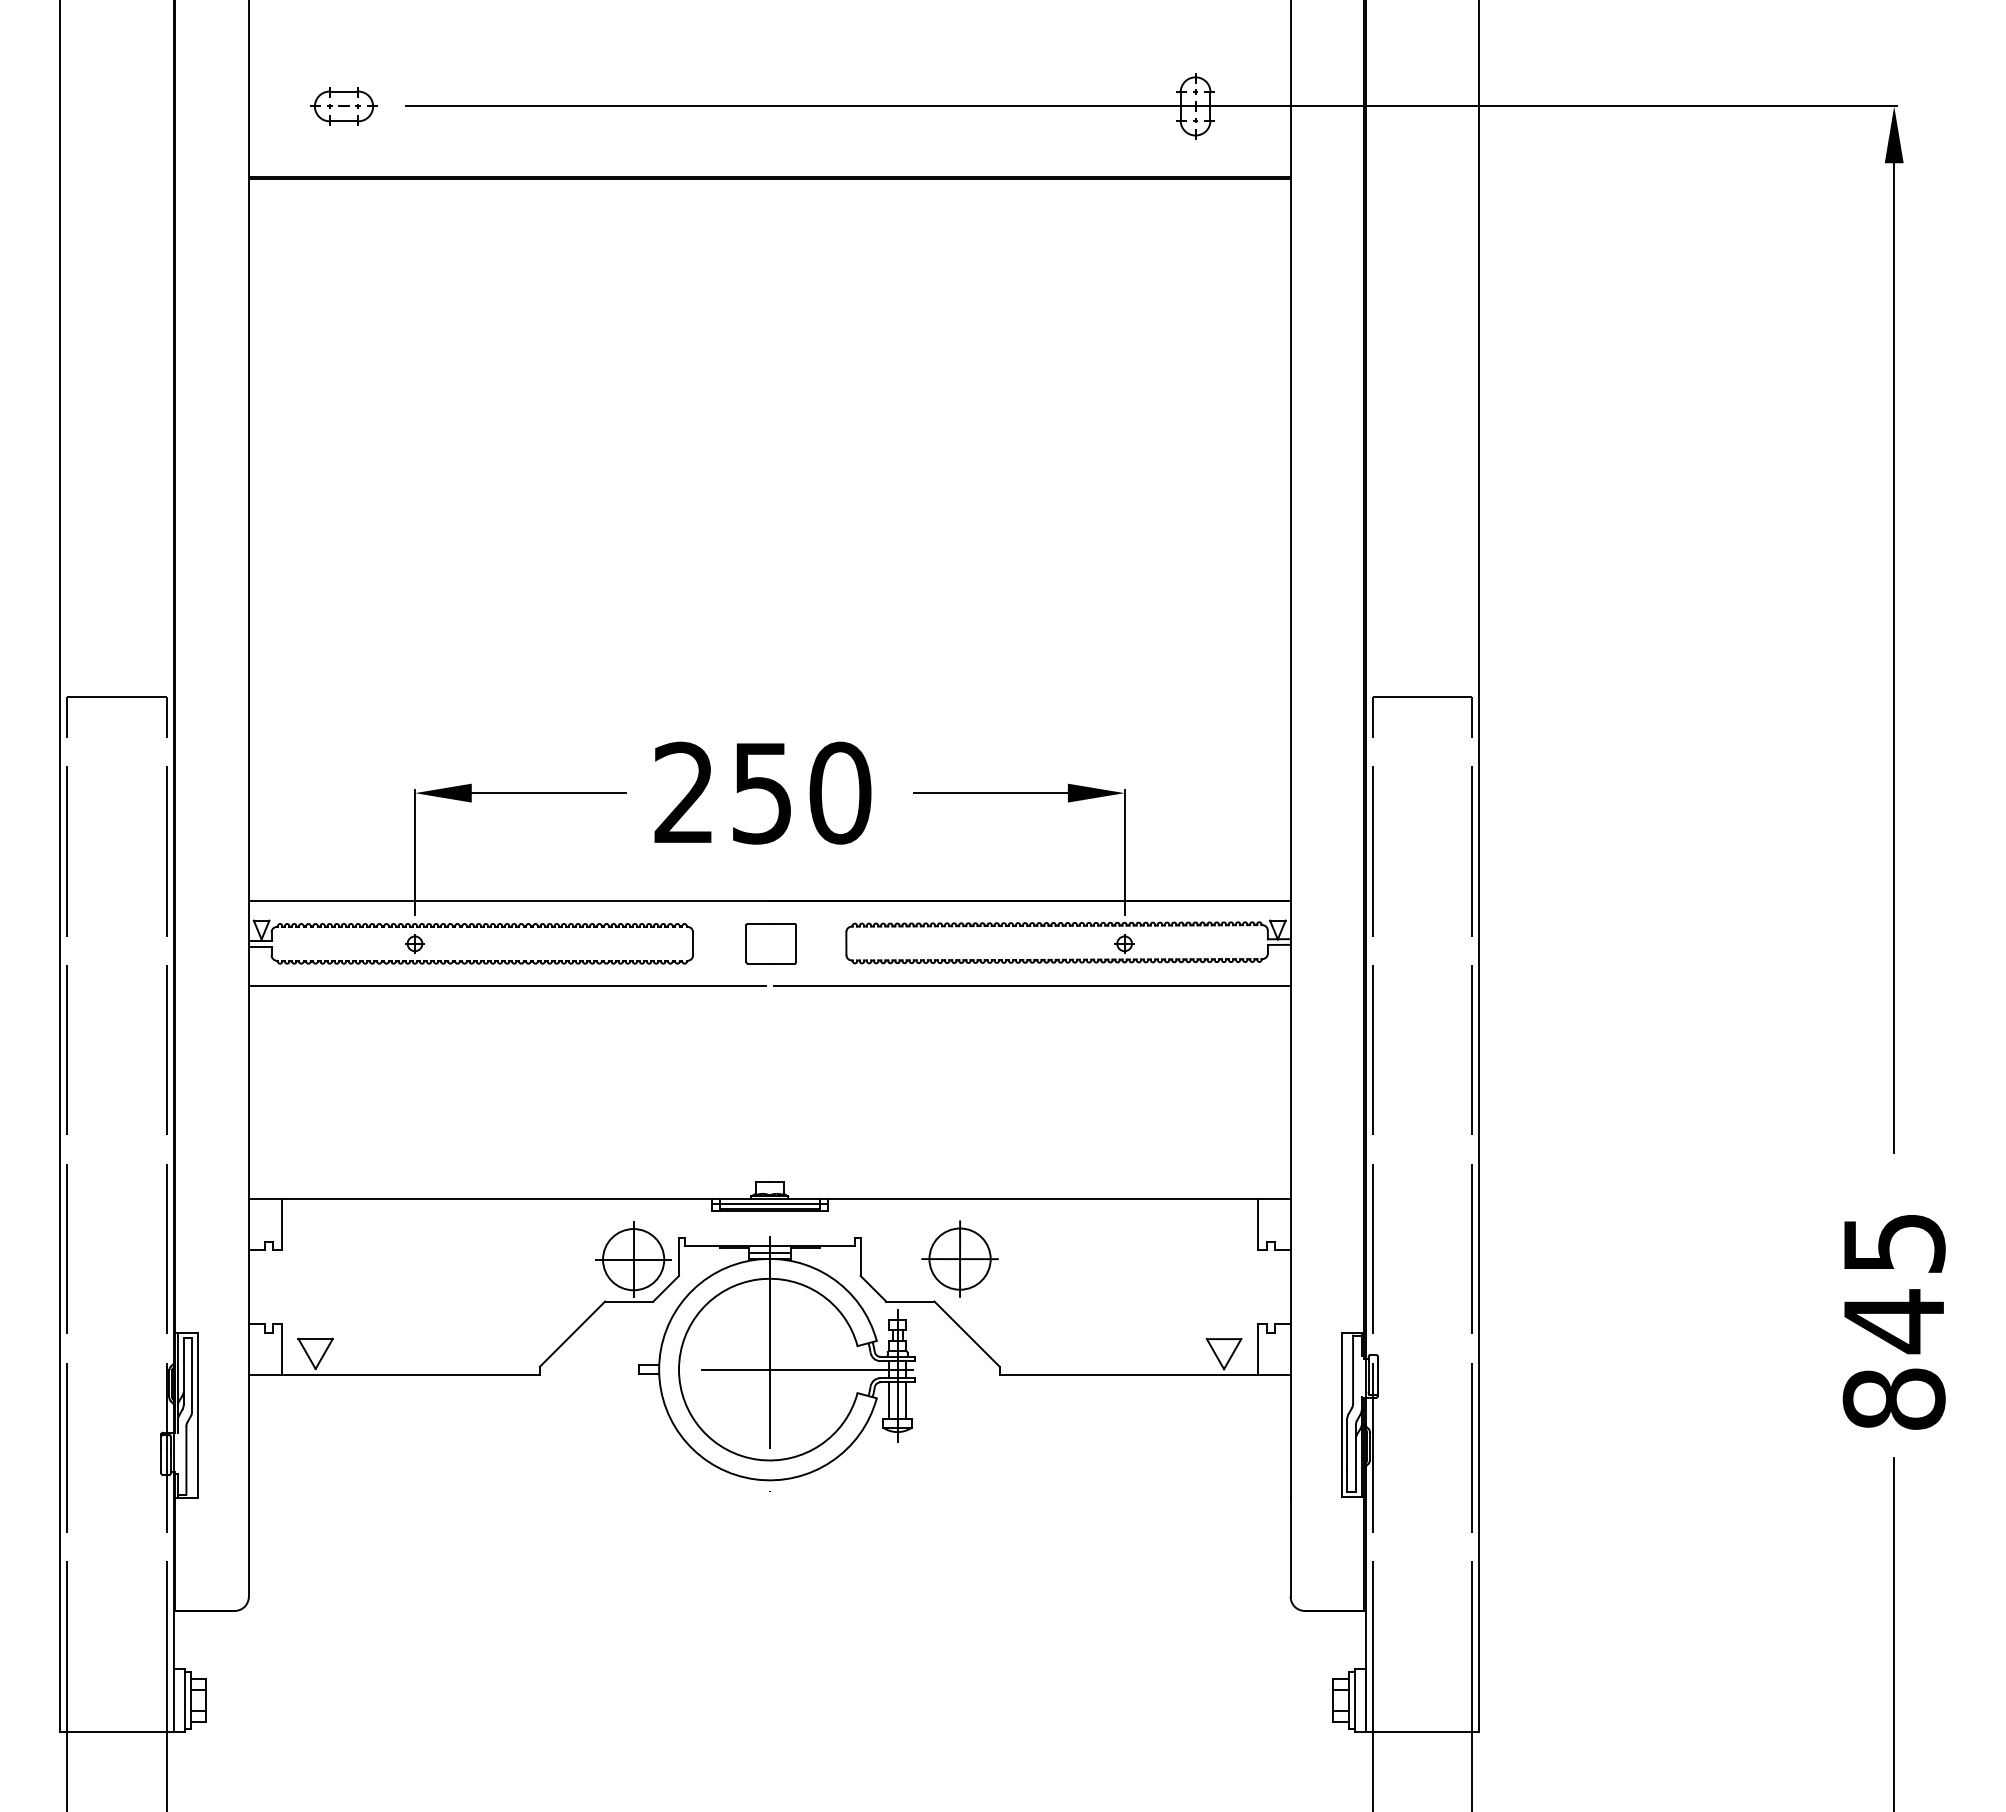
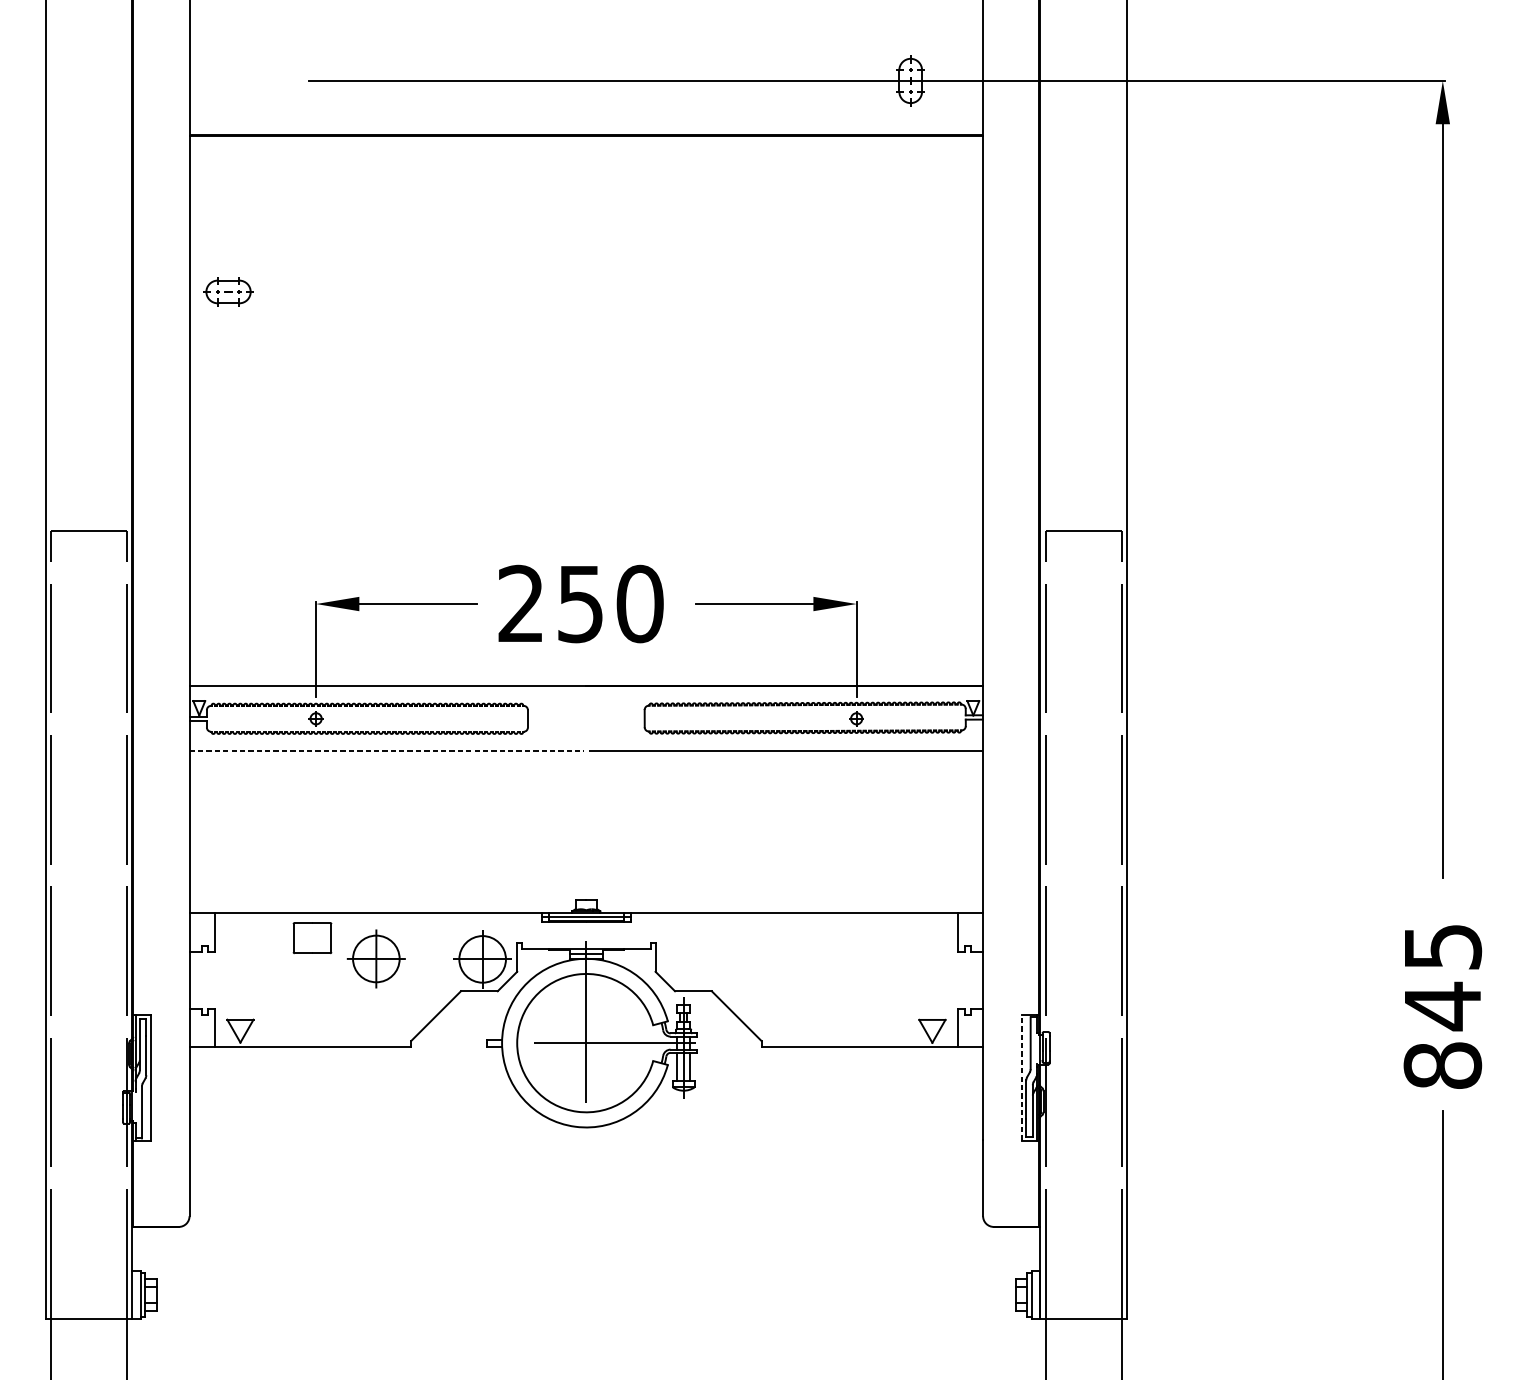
part: (343, 106) -> (228, 292), moved
part: (770, 943) -> (311, 937), moved
line: (507, 986) -> (386, 751), solid -> dashed
part: (959, 1258) -> (375, 958), moved
line: (1341, 1414) -> (1021, 1077), solid -> dashed

